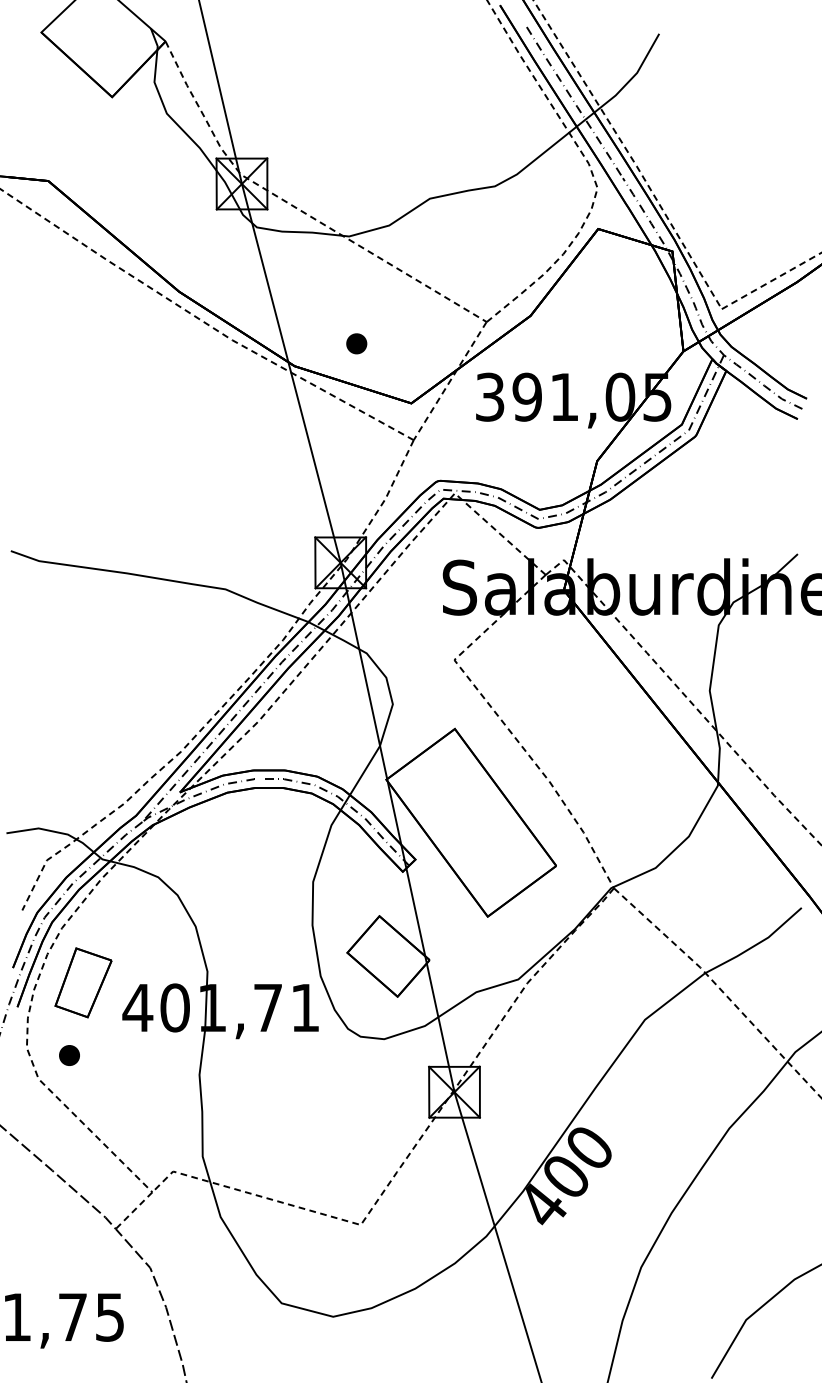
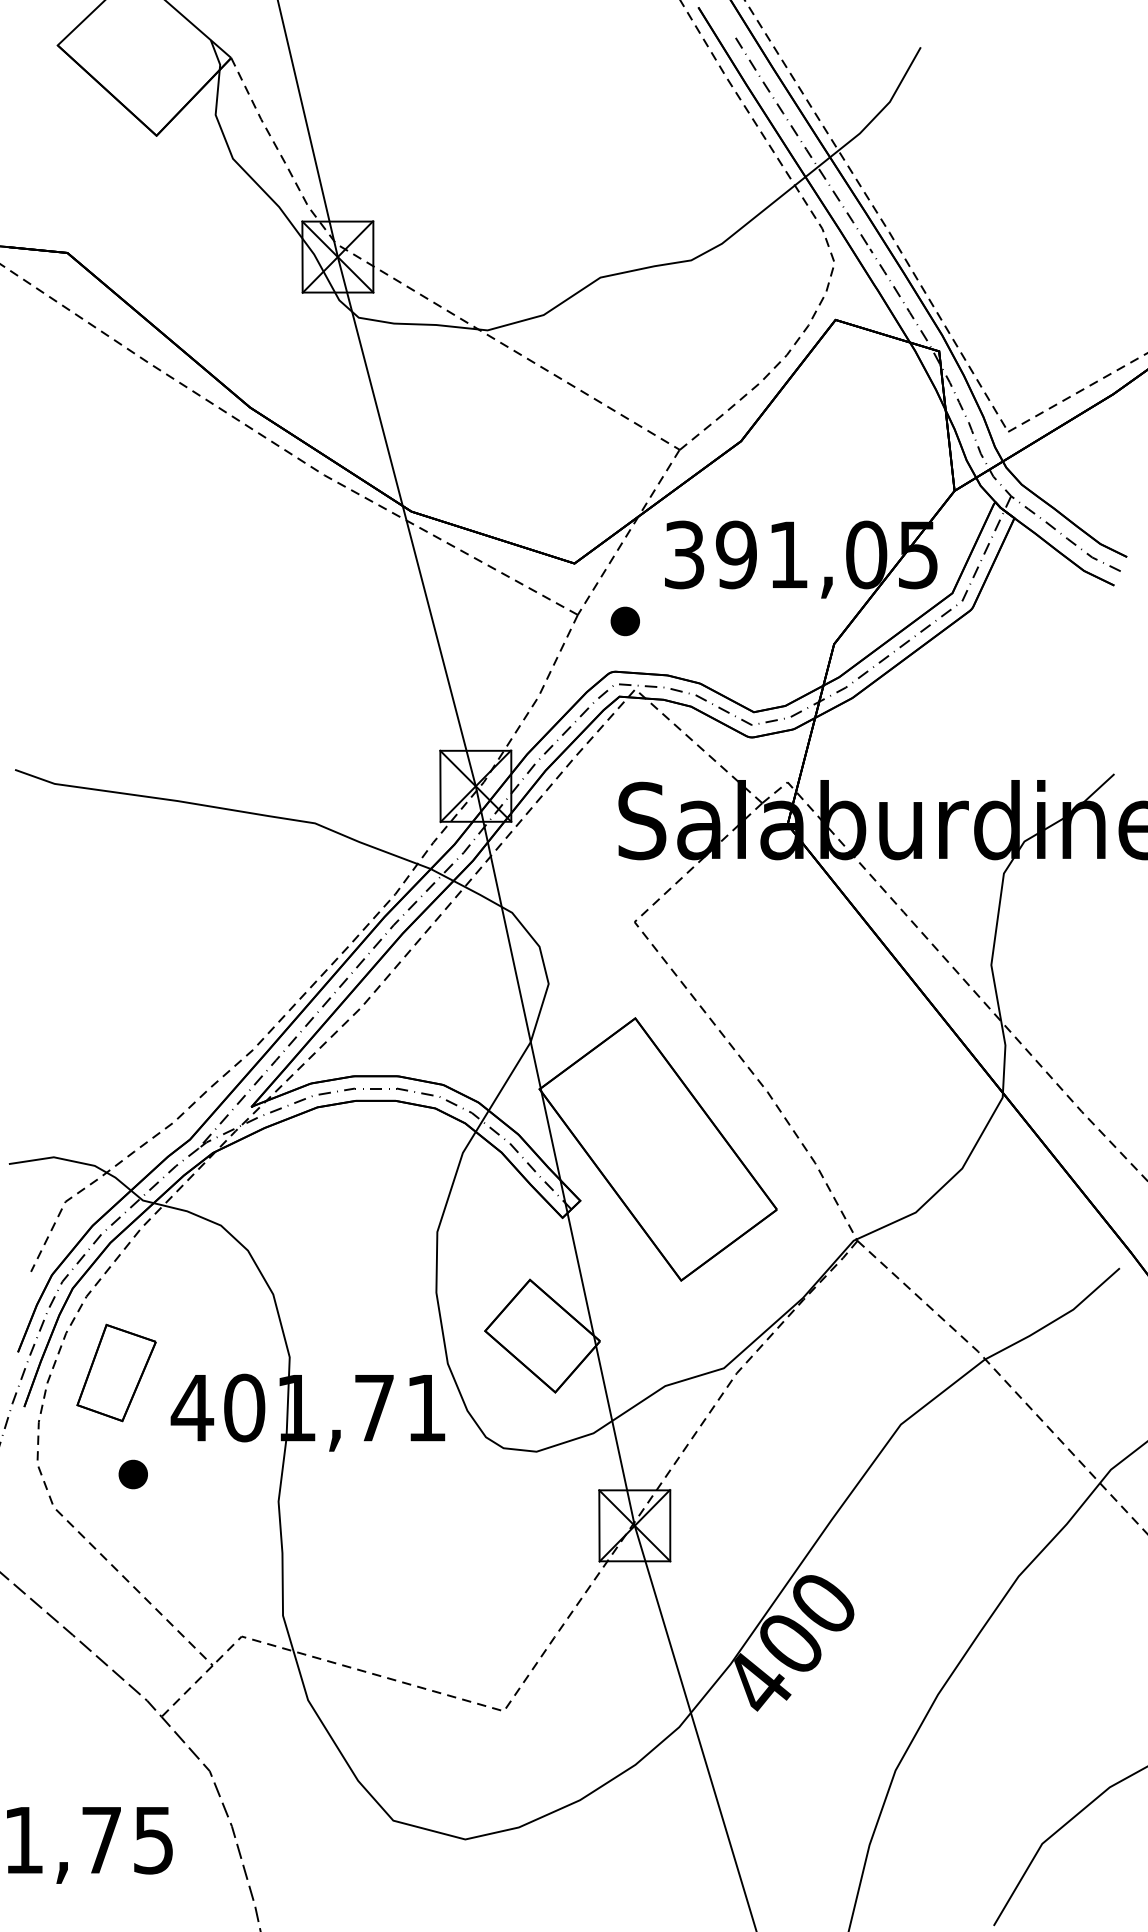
part: (356, 343) -> (624, 620), moved
part: (69, 1055) -> (133, 1474), moved

